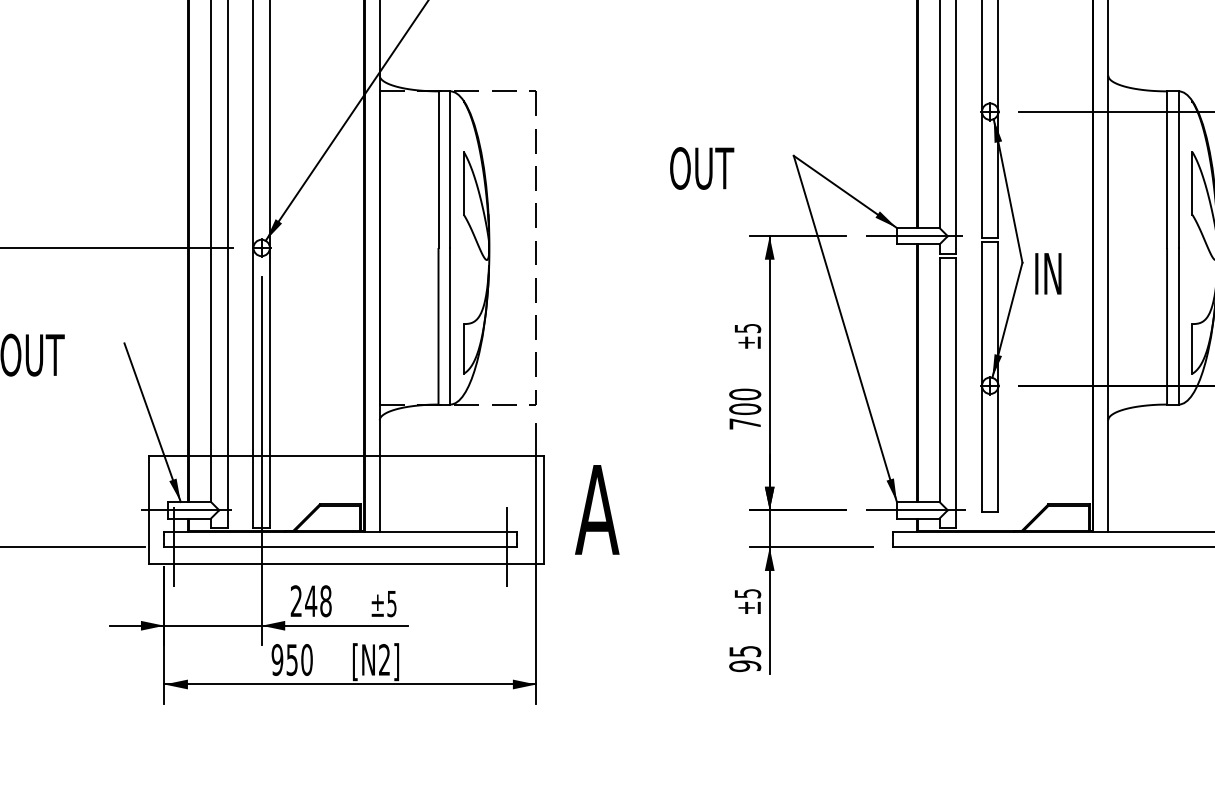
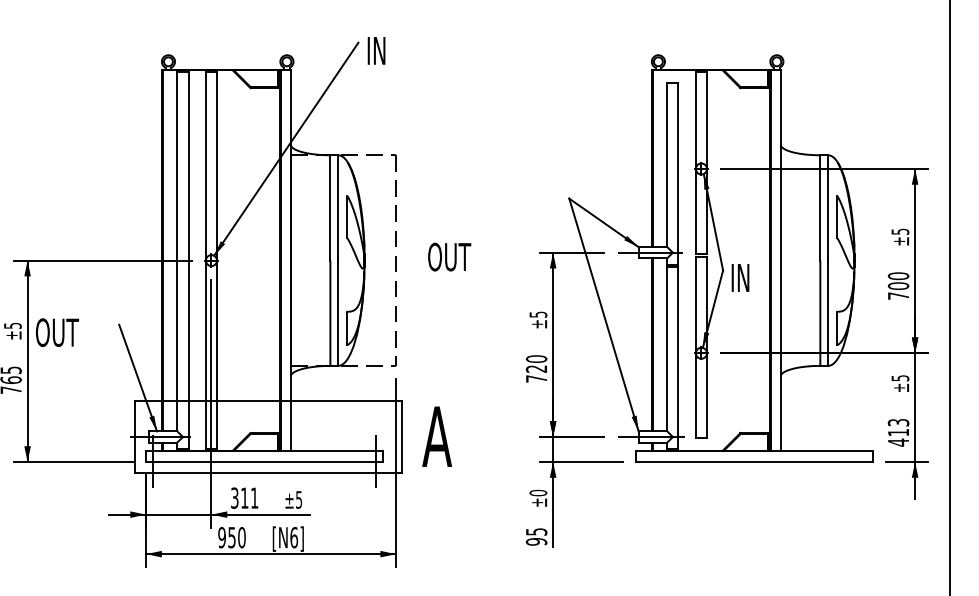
text: (701, 167) -> (449, 256), moved
text: (745, 408) -> (536, 368), 700 -> 720
text: (747, 592) -> (538, 492), ±5 -> ±0
text: (310, 600) -> (244, 497), 248 -> 311
text: (385, 659) -> (294, 537), [N2] -> [N6]

